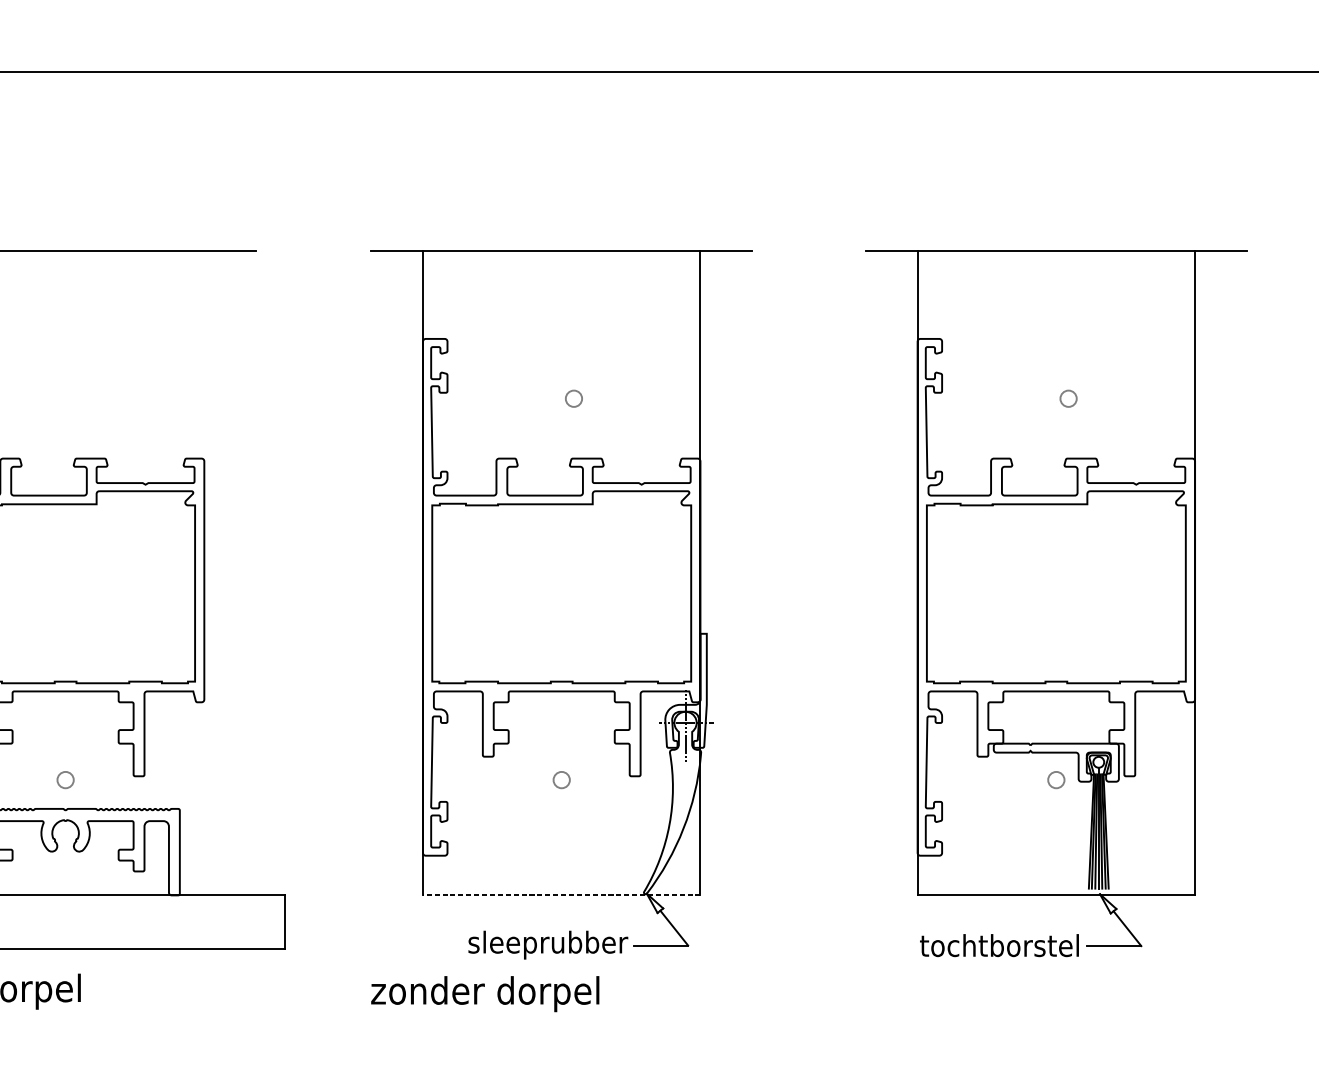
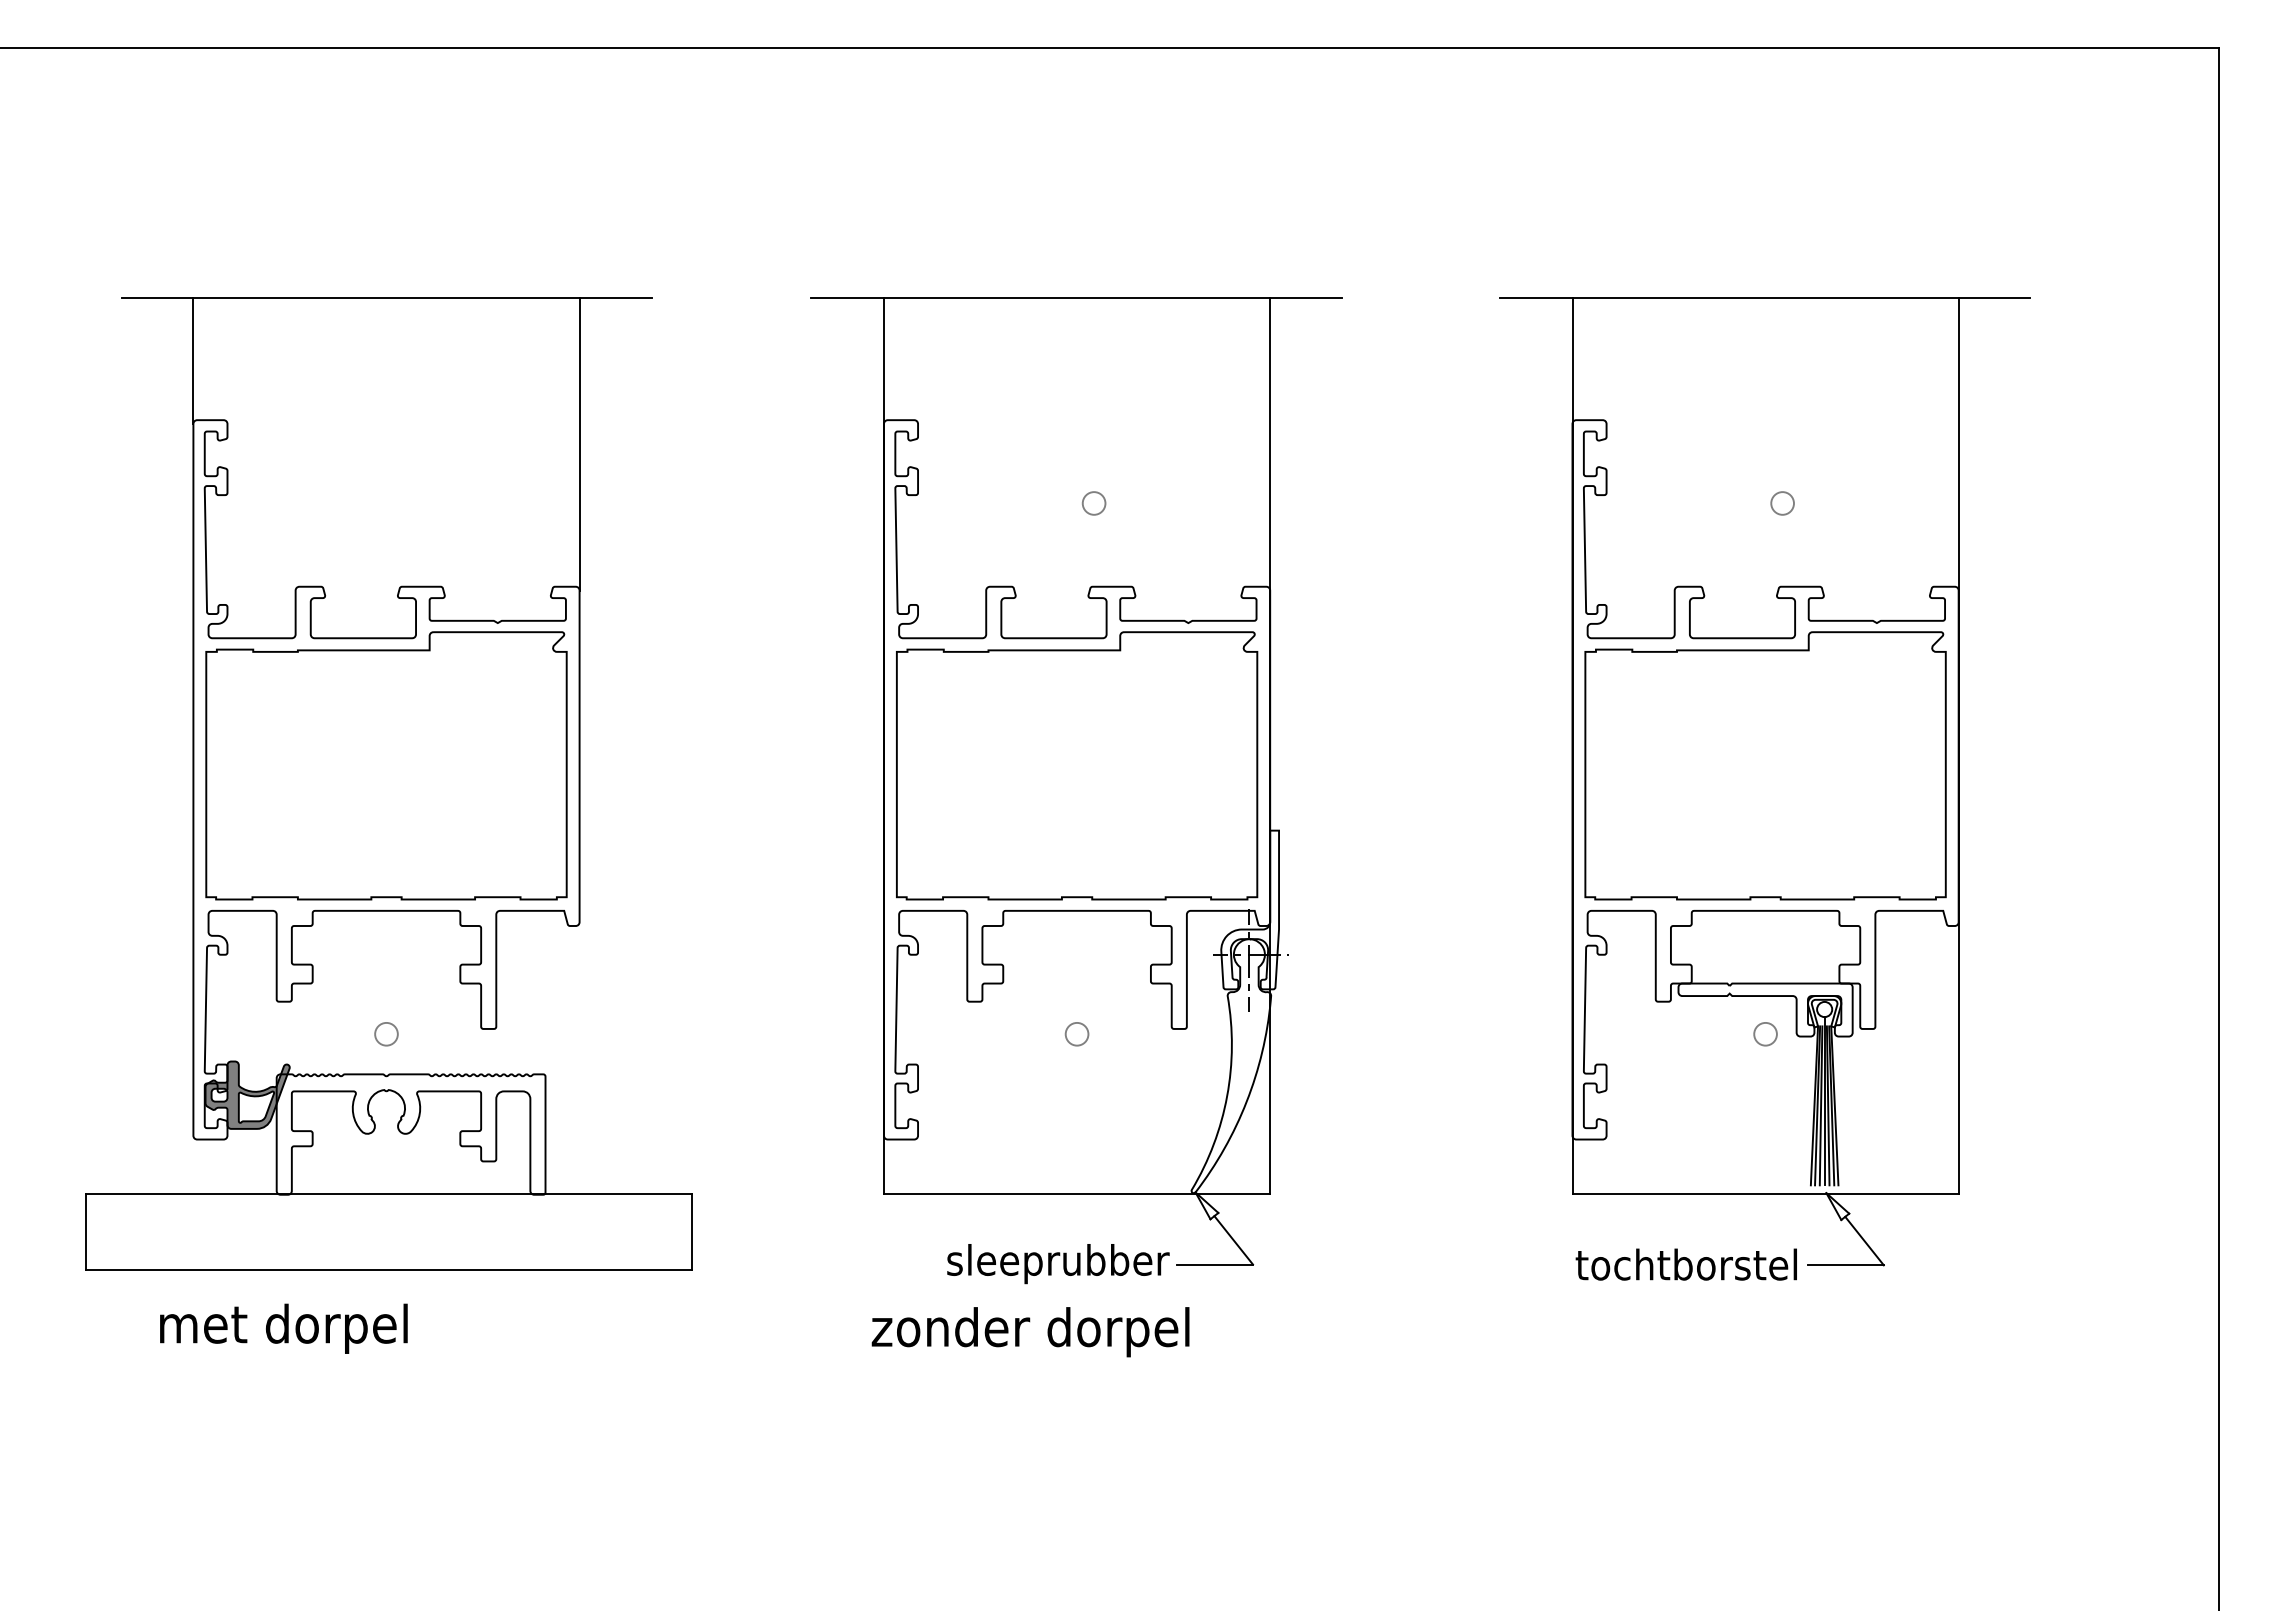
line: (204, 356) -> (579, 444), added
line: (561, 895) -> (1076, 1194), dashed -> solid
text: (485, 994) -> (1030, 1332), moved

